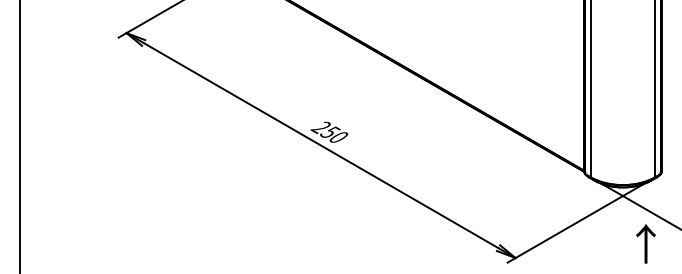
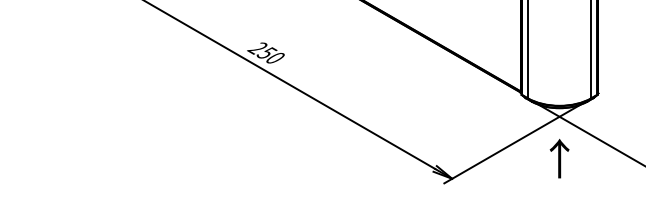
text: (645, 243) -> (559, 158), moved

